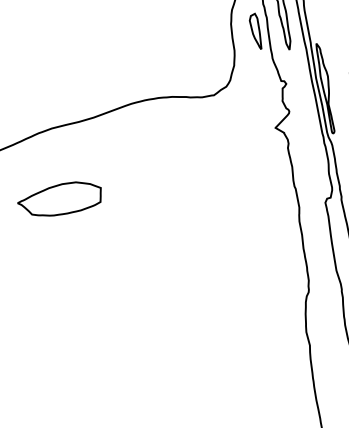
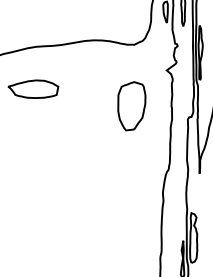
part: (228, 198) -> (131, 106), added

